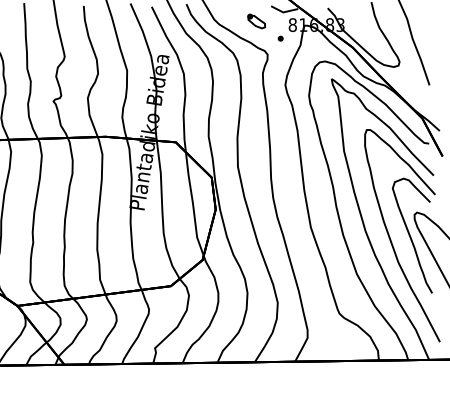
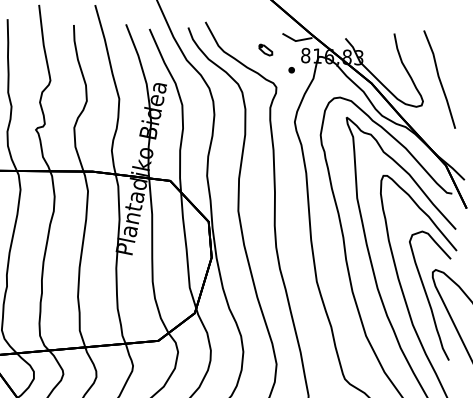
part: (256, 21) -> (265, 50), size x0.7

